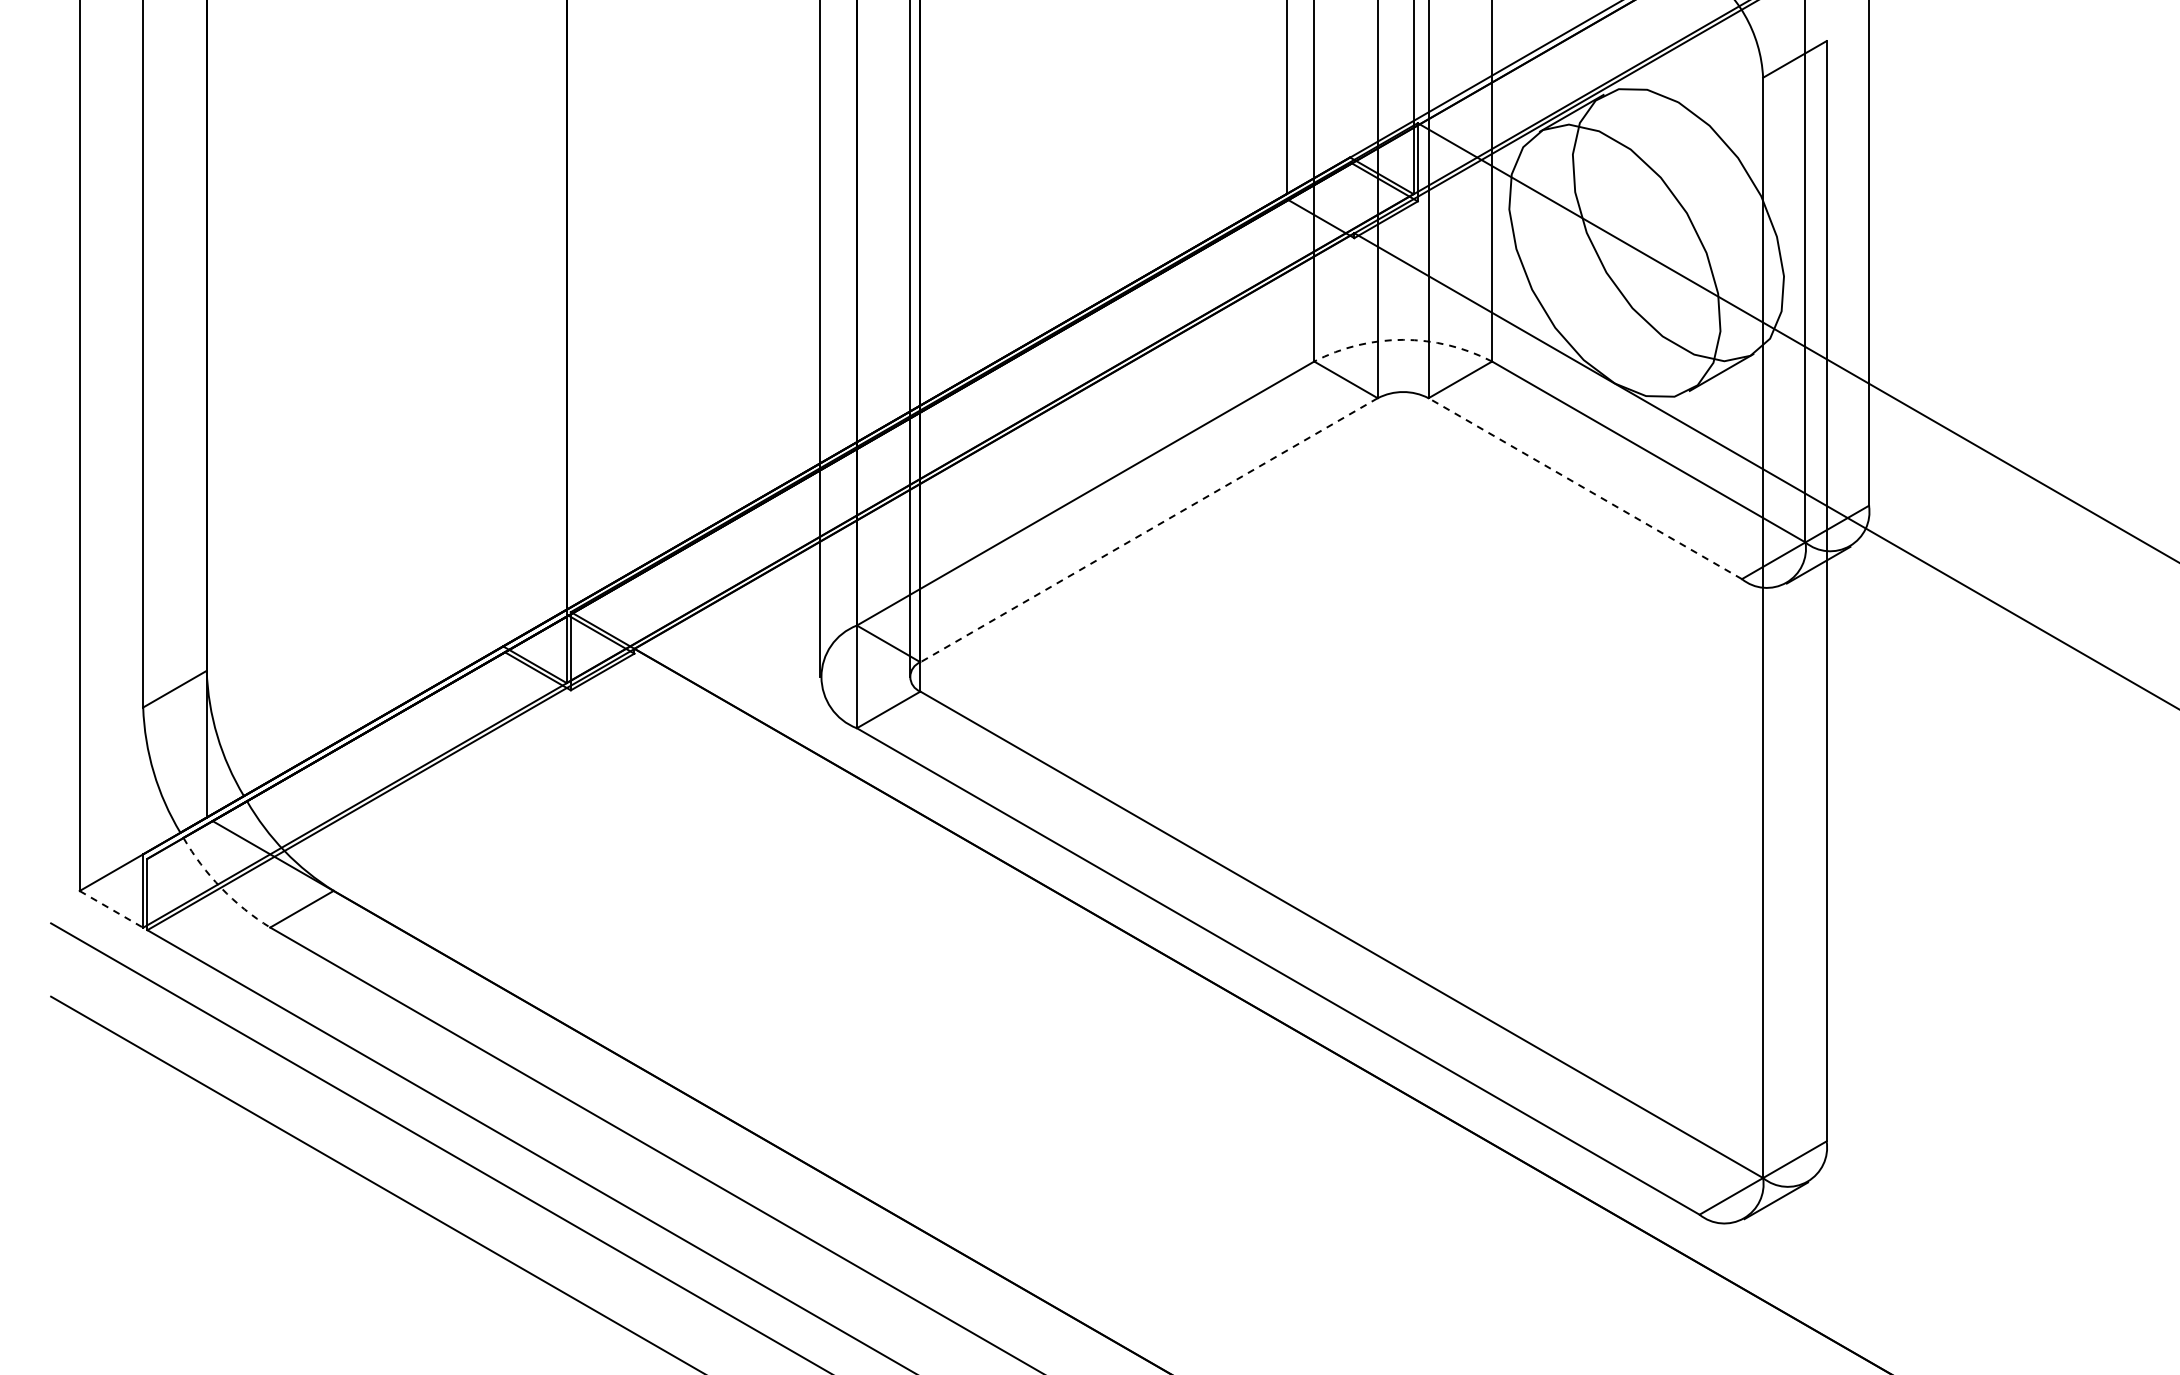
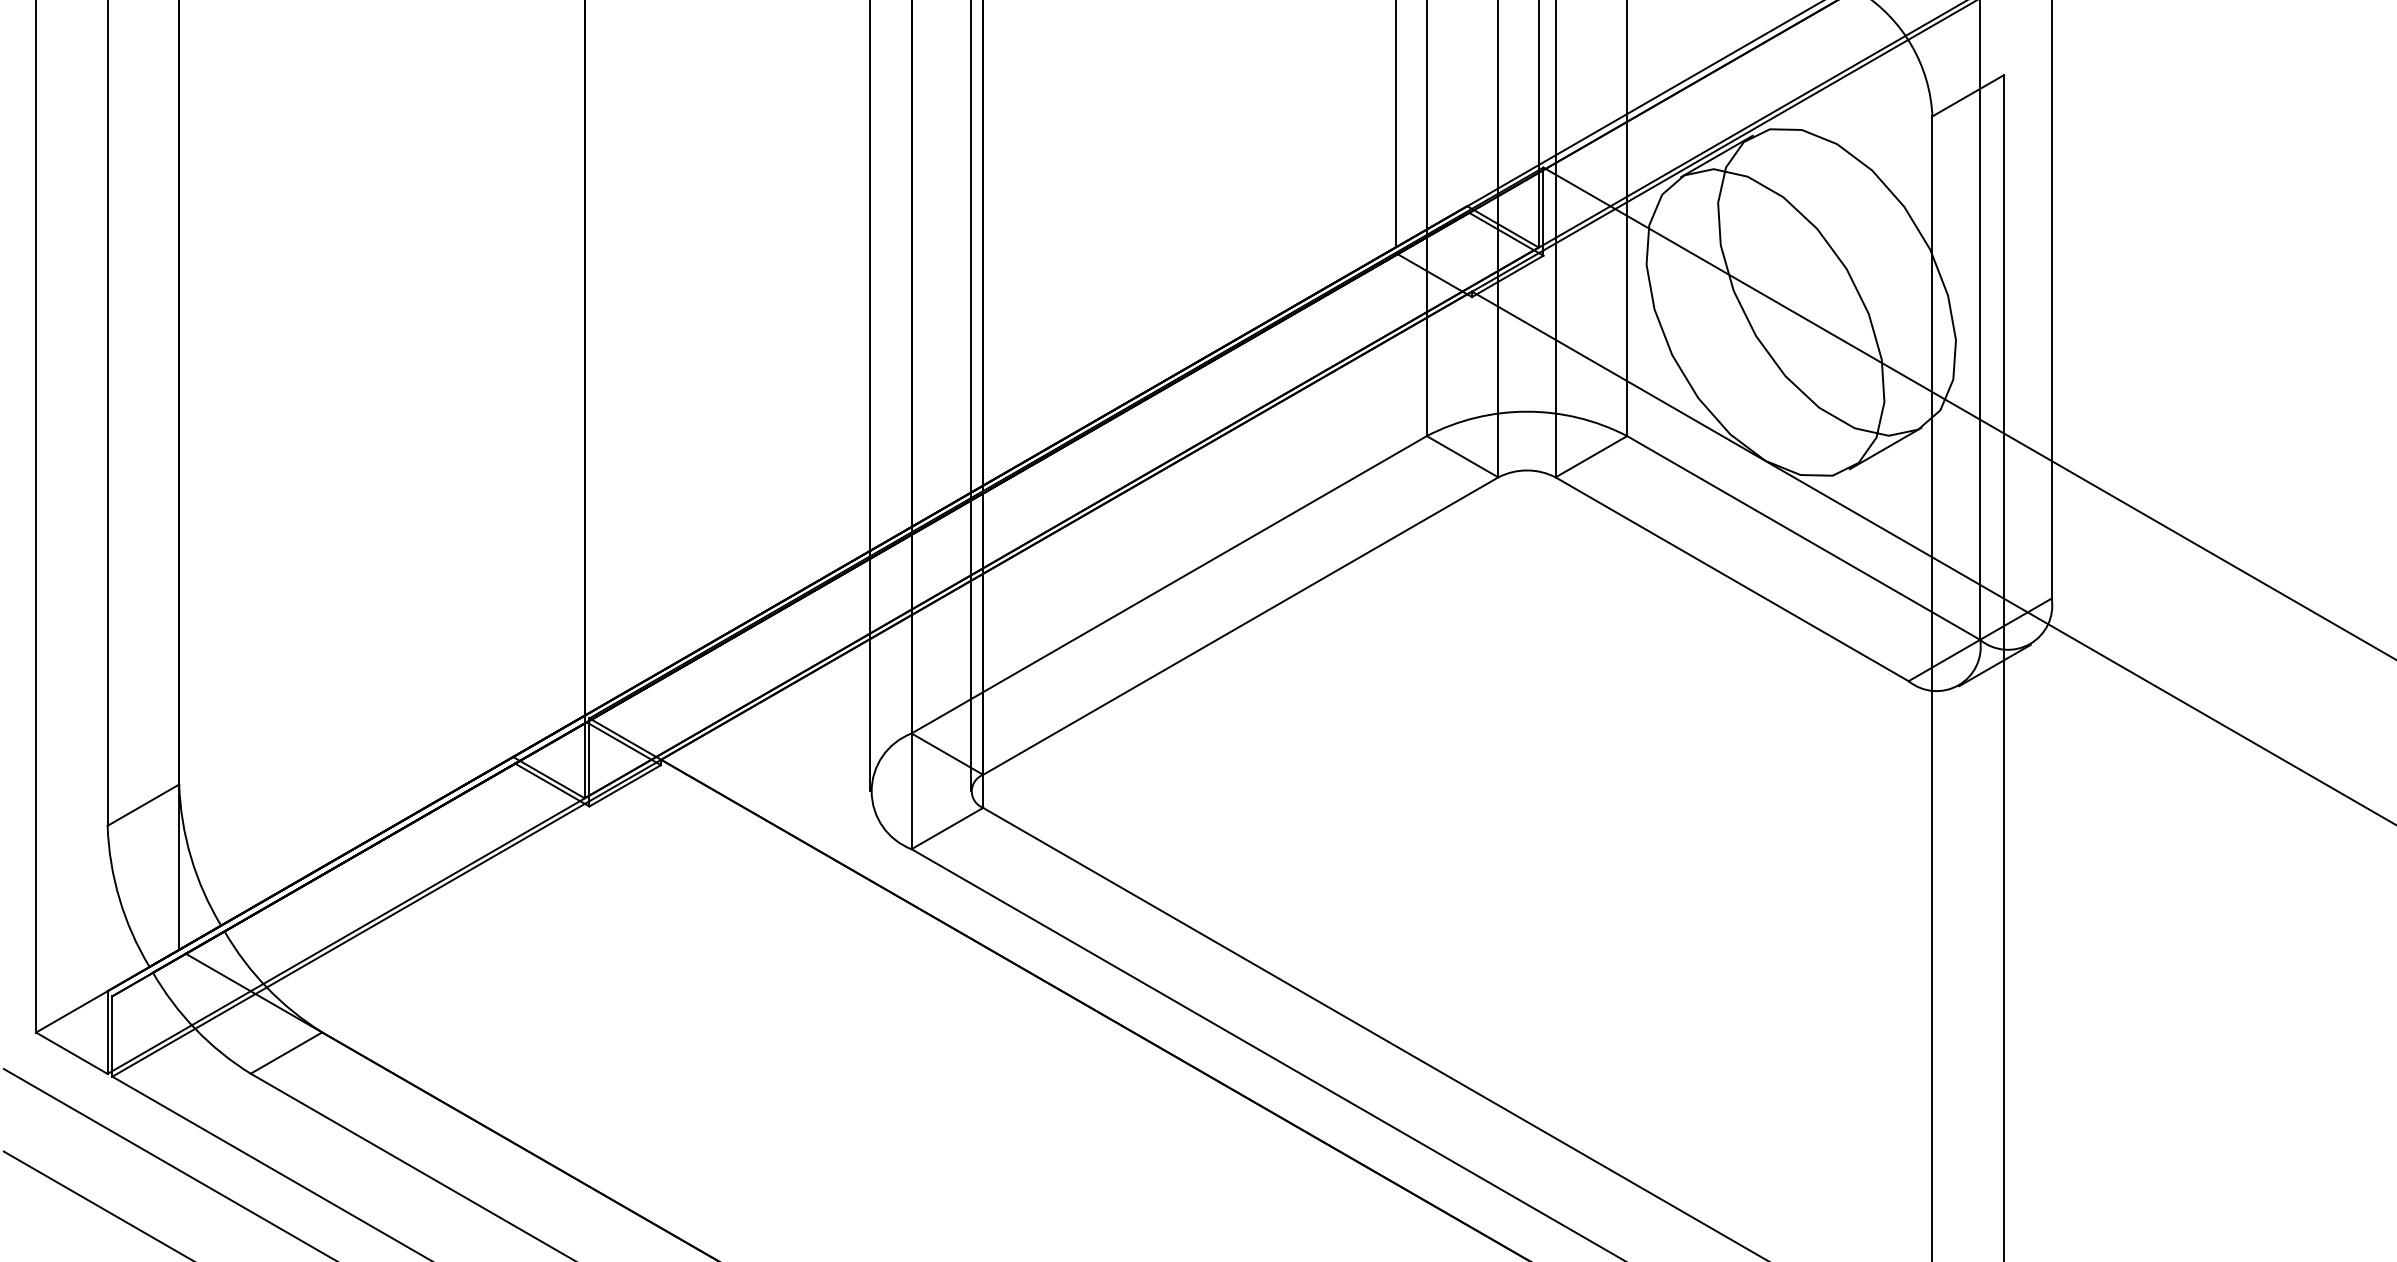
arc: (1403, 339) -> (1527, 411), dashed -> solid
line: (1585, 488) -> (1732, 579), dashed -> solid
line: (1148, 530) -> (1240, 626), dashed -> solid
arc: (221, 888) -> (195, 1029), dashed -> solid
line: (111, 909) -> (71, 1053), dashed -> solid

